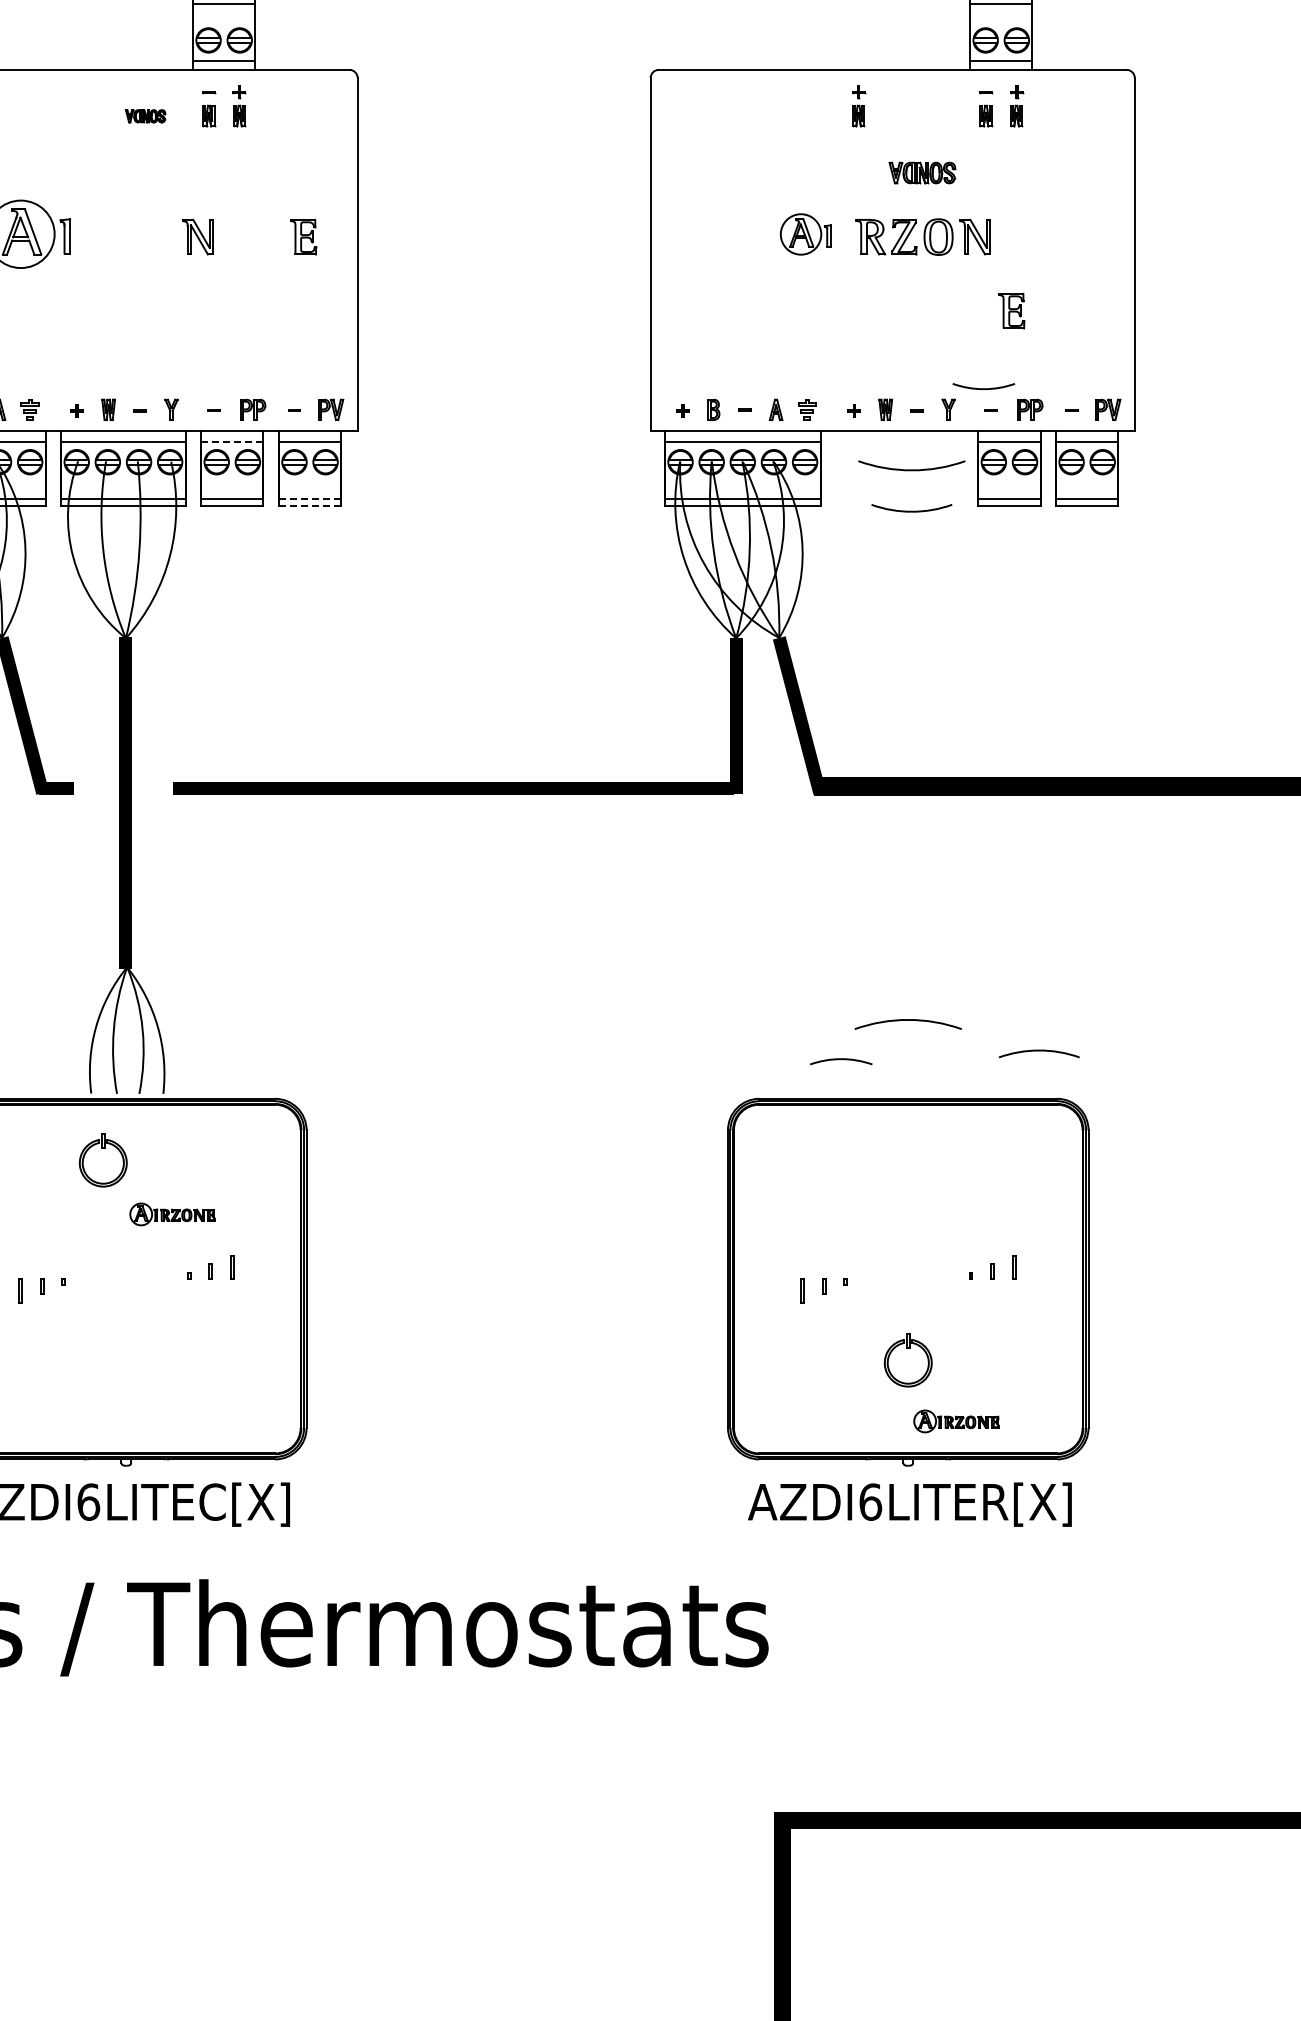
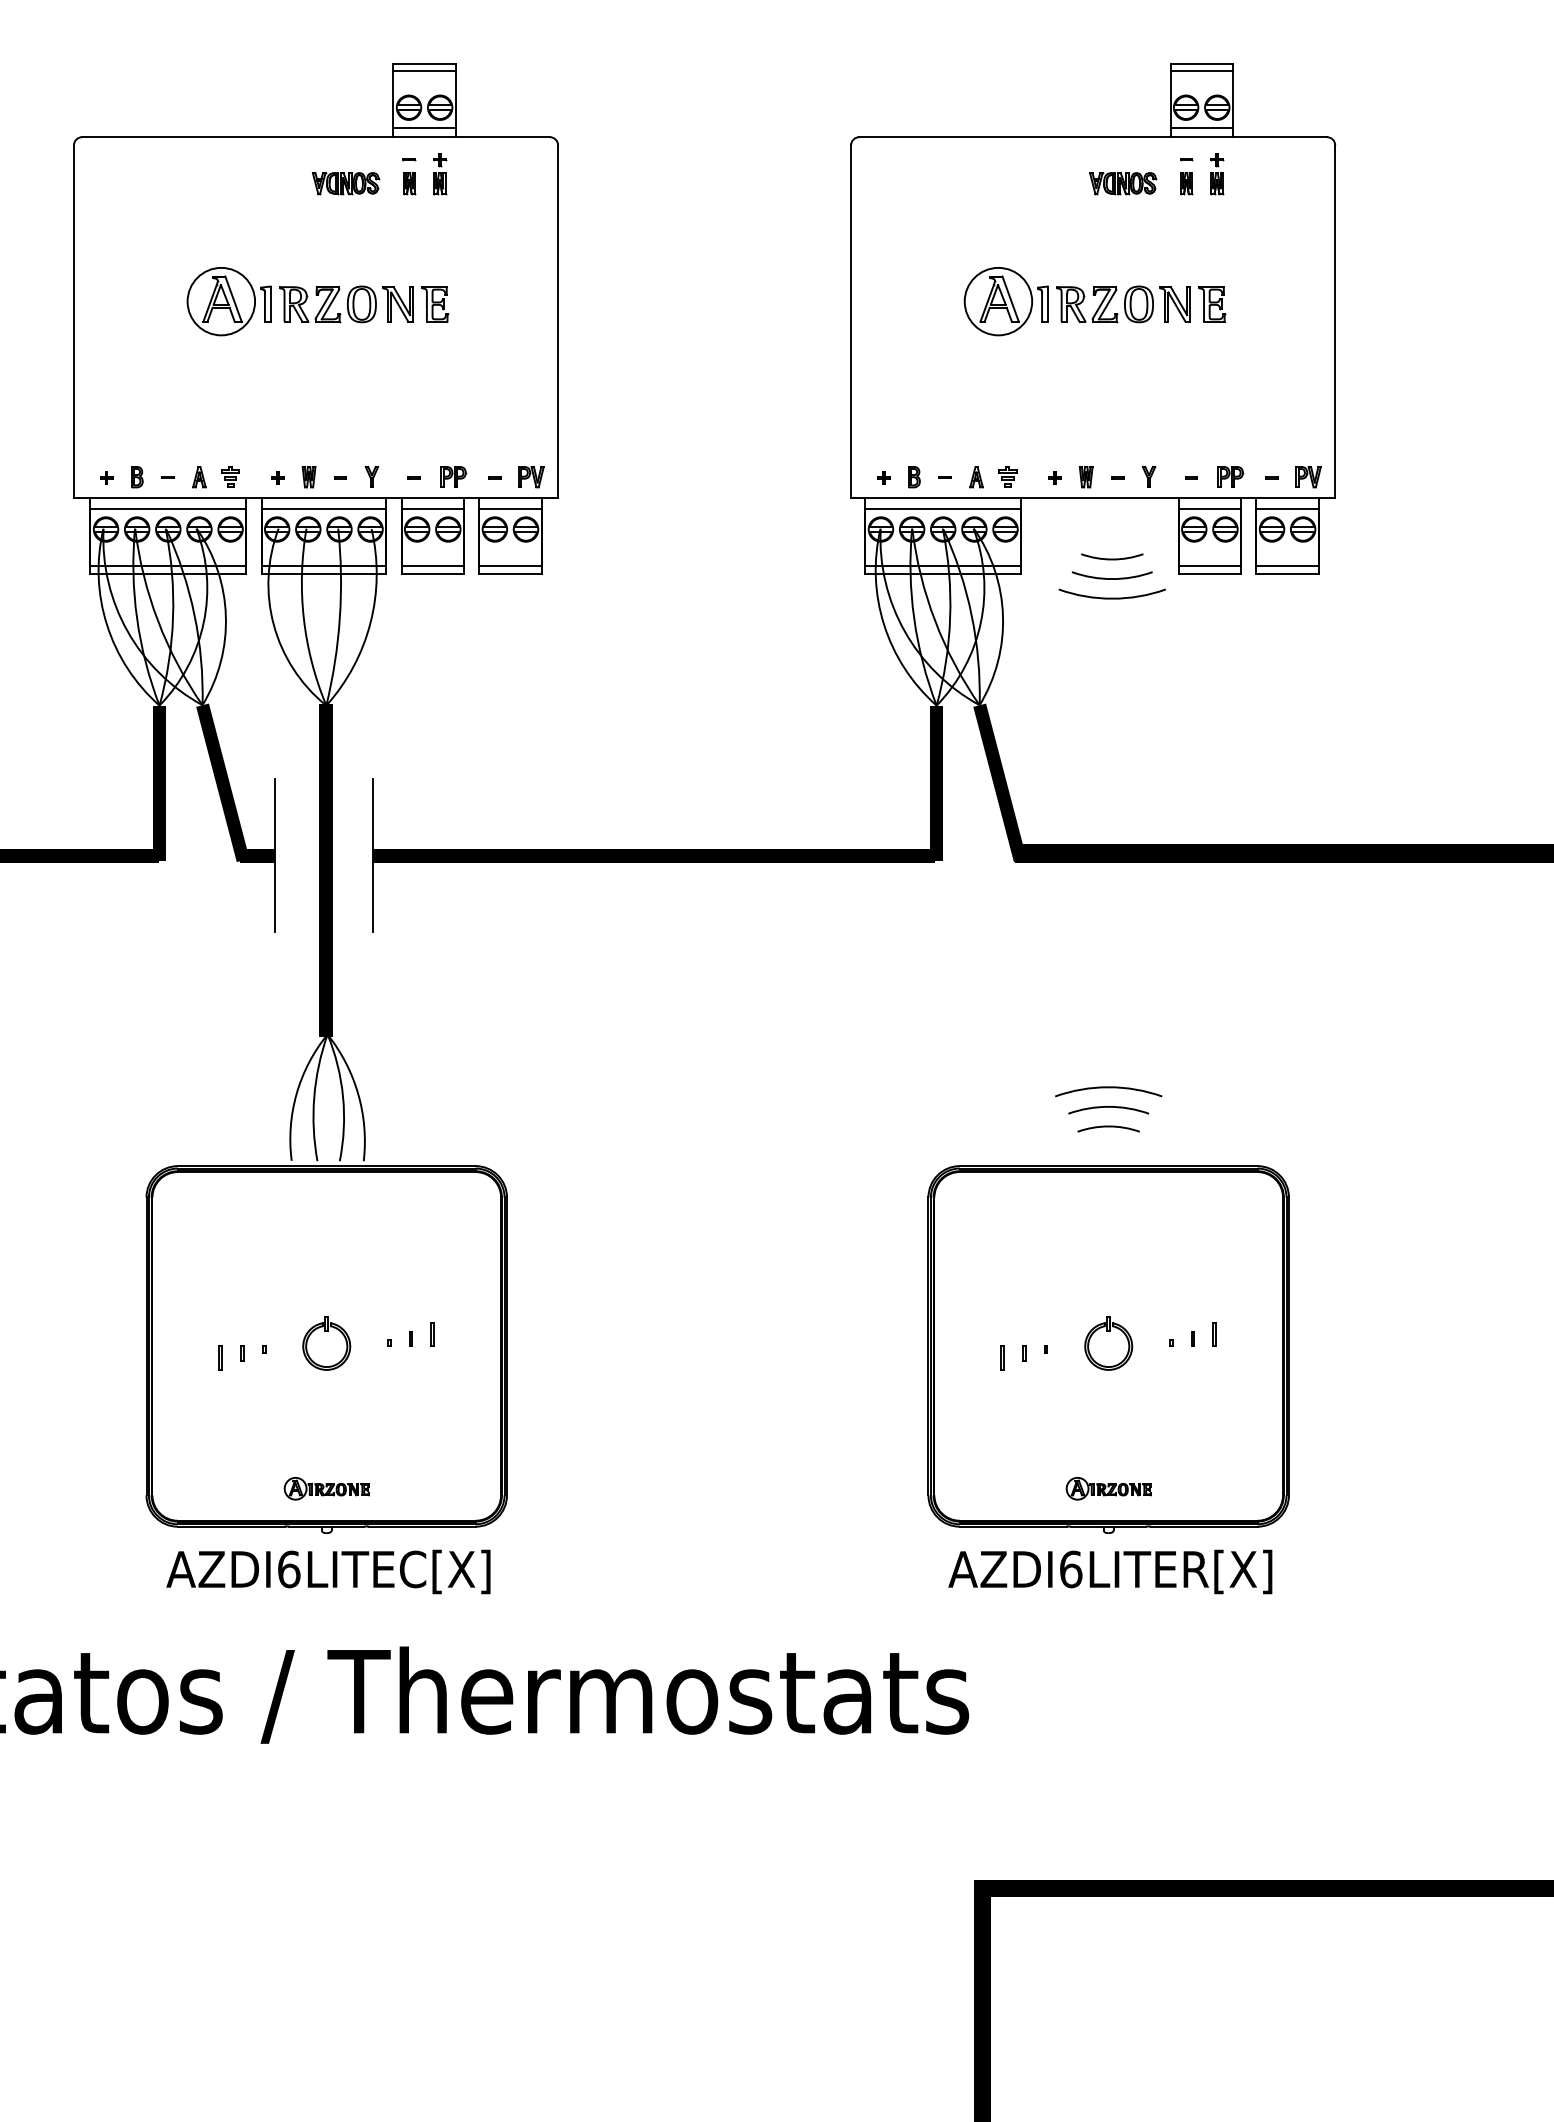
part: (859, 107) -> (1059, 174), removed
part: (146, 116) -> (346, 183), size x1.67
part: (923, 173) -> (1123, 183), moved
part: (805, 234) -> (1005, 301), size x1.67
part: (127, 237) -> (327, 304), added
part: (304, 237) -> (435, 304), moved
part: (1012, 311) -> (1212, 304), moved
arc: (984, 388) -> (1112, 558), moved
line: (232, 442) -> (432, 509), dashed -> solid
arc: (911, 469) -> (1111, 597), moved
line: (310, 499) -> (510, 566), dashed -> solid
line: (310, 506) -> (510, 573), dashed -> solid
line: (74, 788) -> (274, 855), added
line: (173, 788) -> (373, 855), added
arc: (1039, 1051) -> (1108, 1107), moved
arc: (841, 1060) -> (1108, 1127), moved
part: (103, 1148) -> (326, 1331), moved
part: (172, 1214) -> (326, 1488), moved
part: (908, 1348) -> (1108, 1331), moved
part: (956, 1421) -> (1108, 1488), moved

